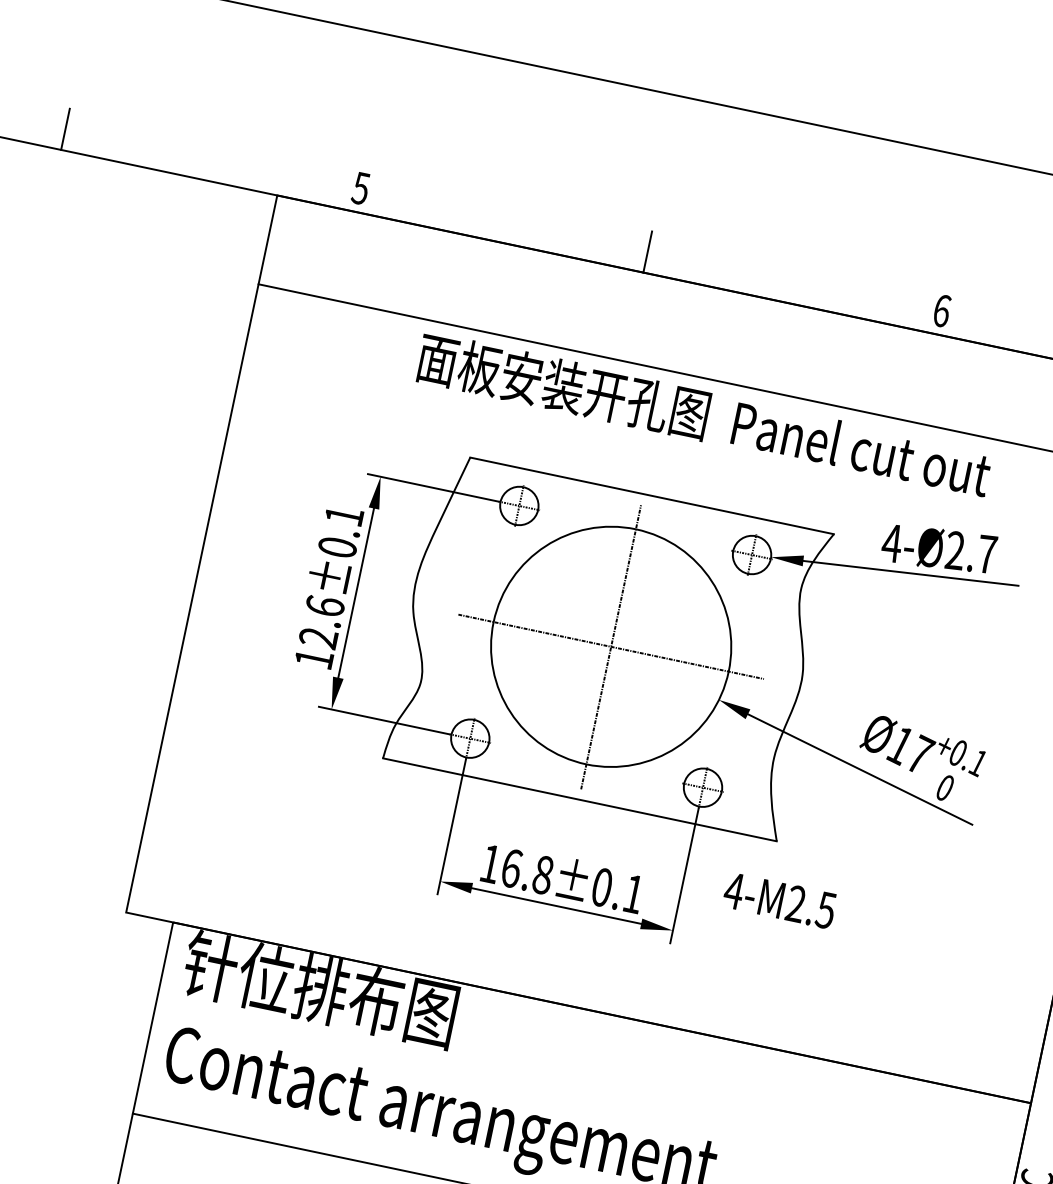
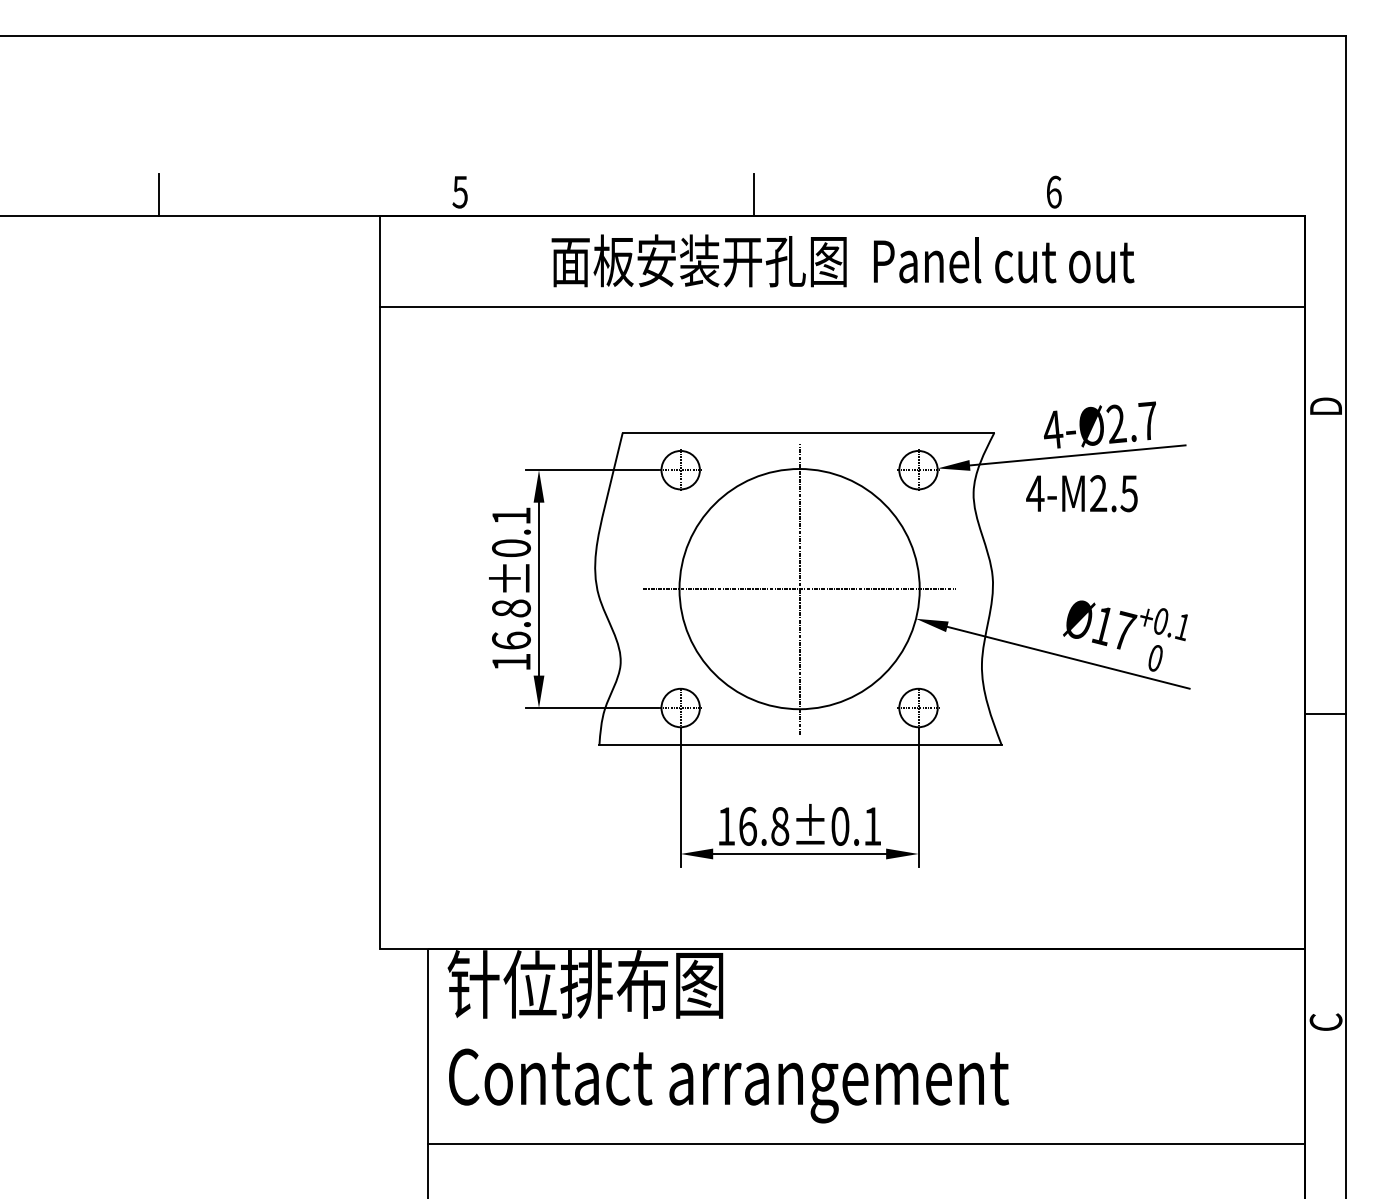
text: (703, 415) -> (842, 260), moved
text: (321, 622) -> (511, 624), 12.6±0.1 -> 16.8±0.1
text: (779, 900) -> (1081, 493), moved

